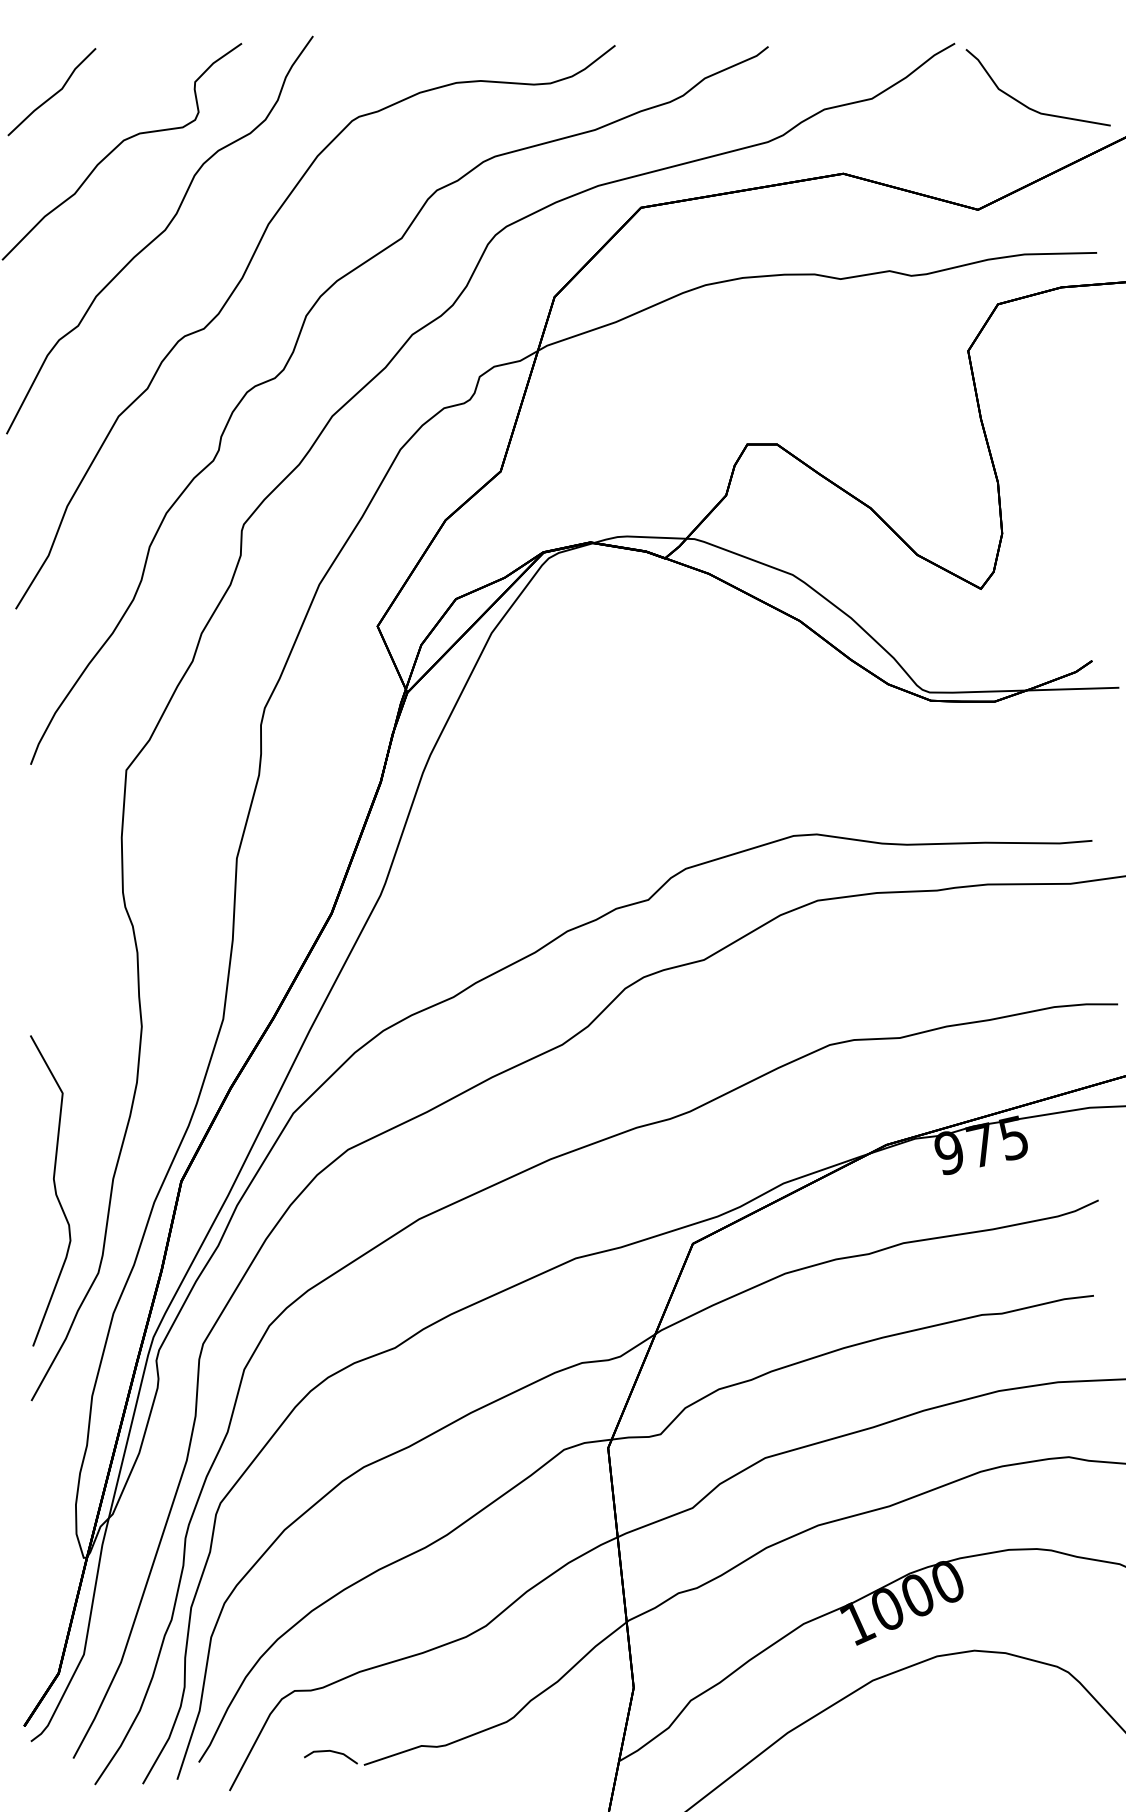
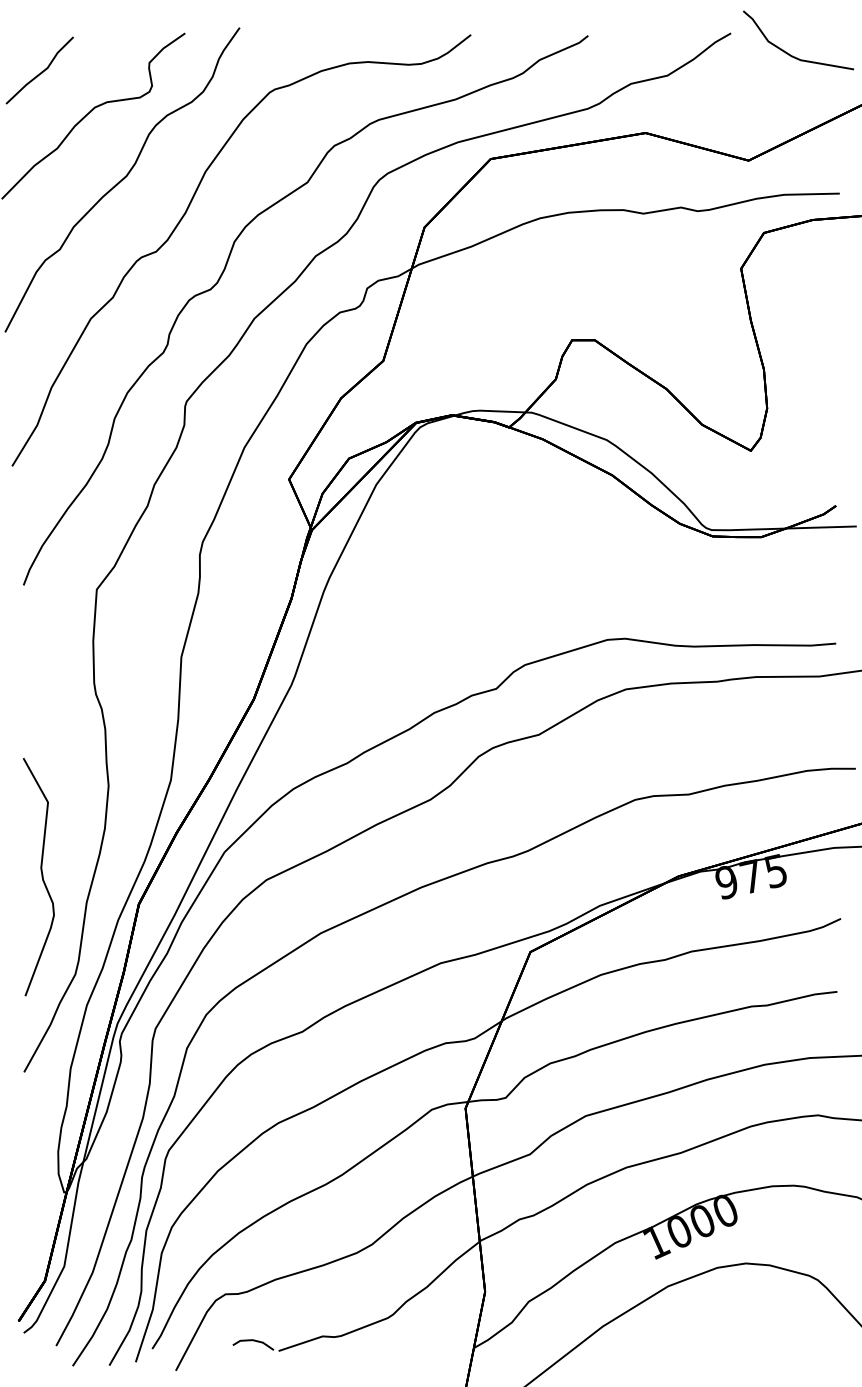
curve: (1025, 104) -> (788, 53), moved
curve: (54, 1190) -> (41, 876), moved

